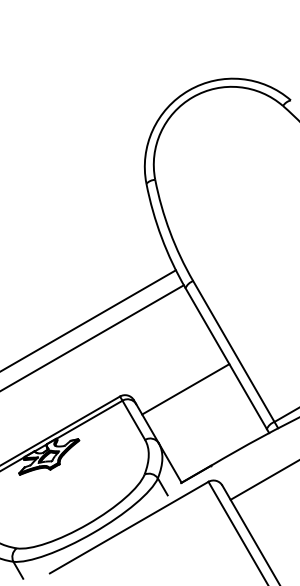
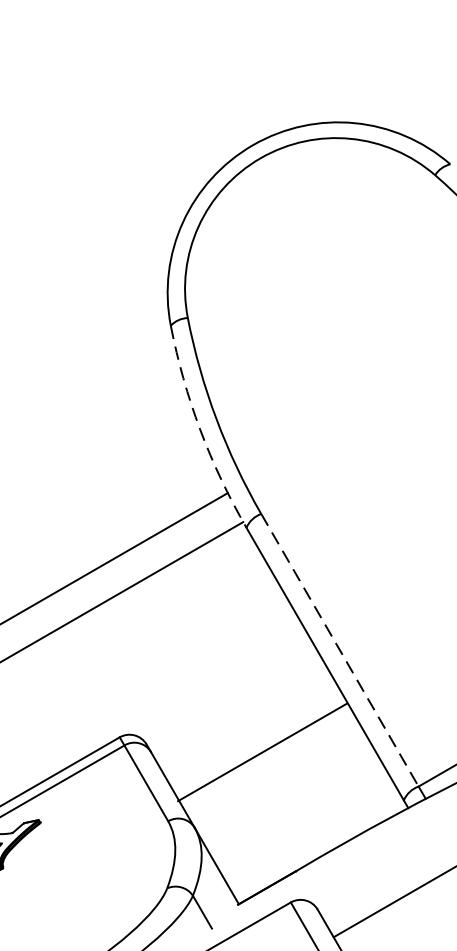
arc: (161, 237) -> (199, 429), solid -> dashed
line: (234, 351) -> (341, 650), solid -> dashed
line: (185, 389) -> (261, 752), moved

